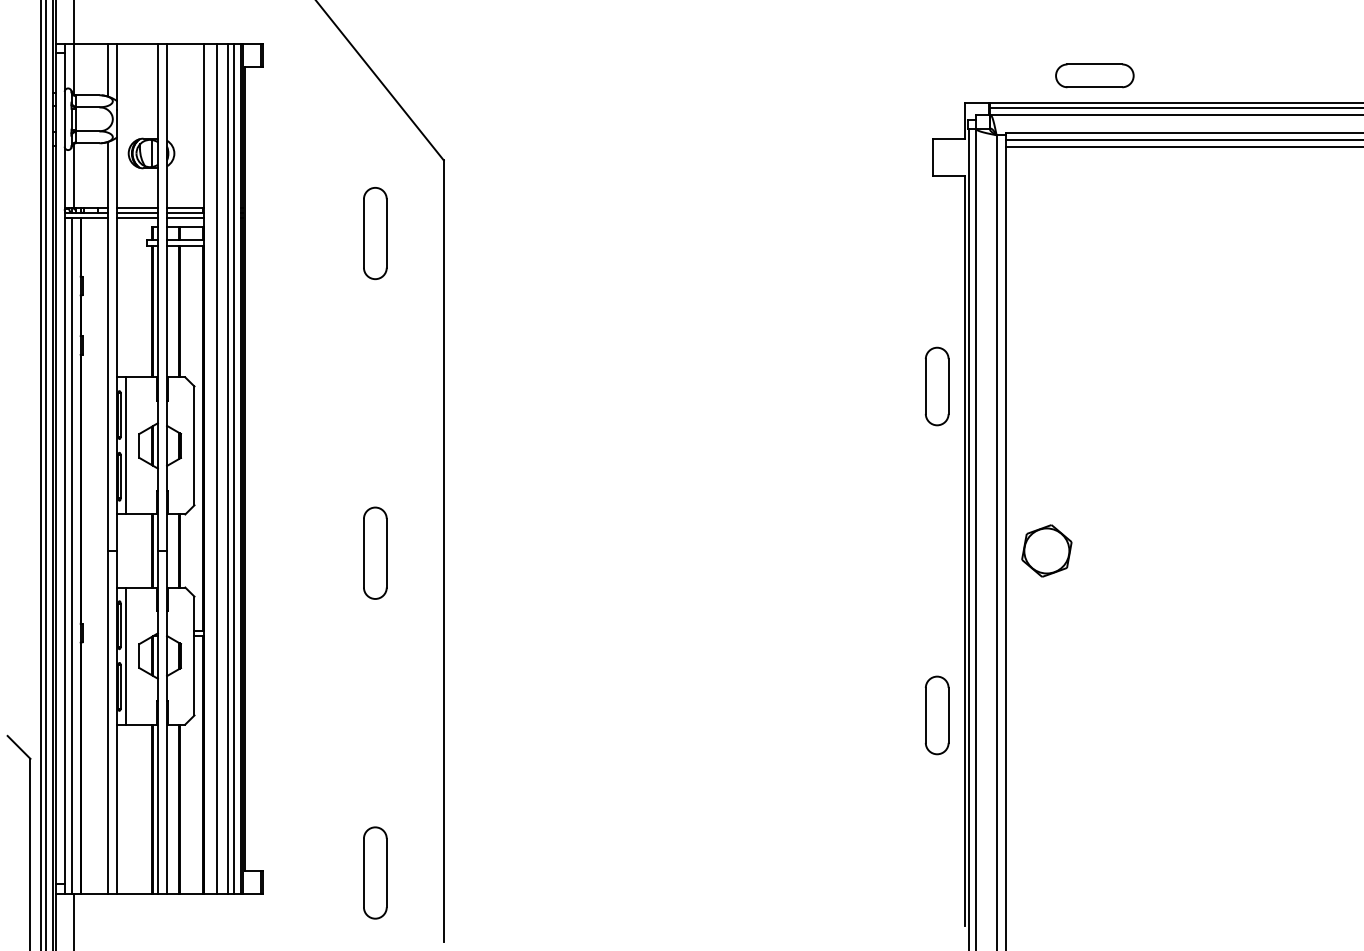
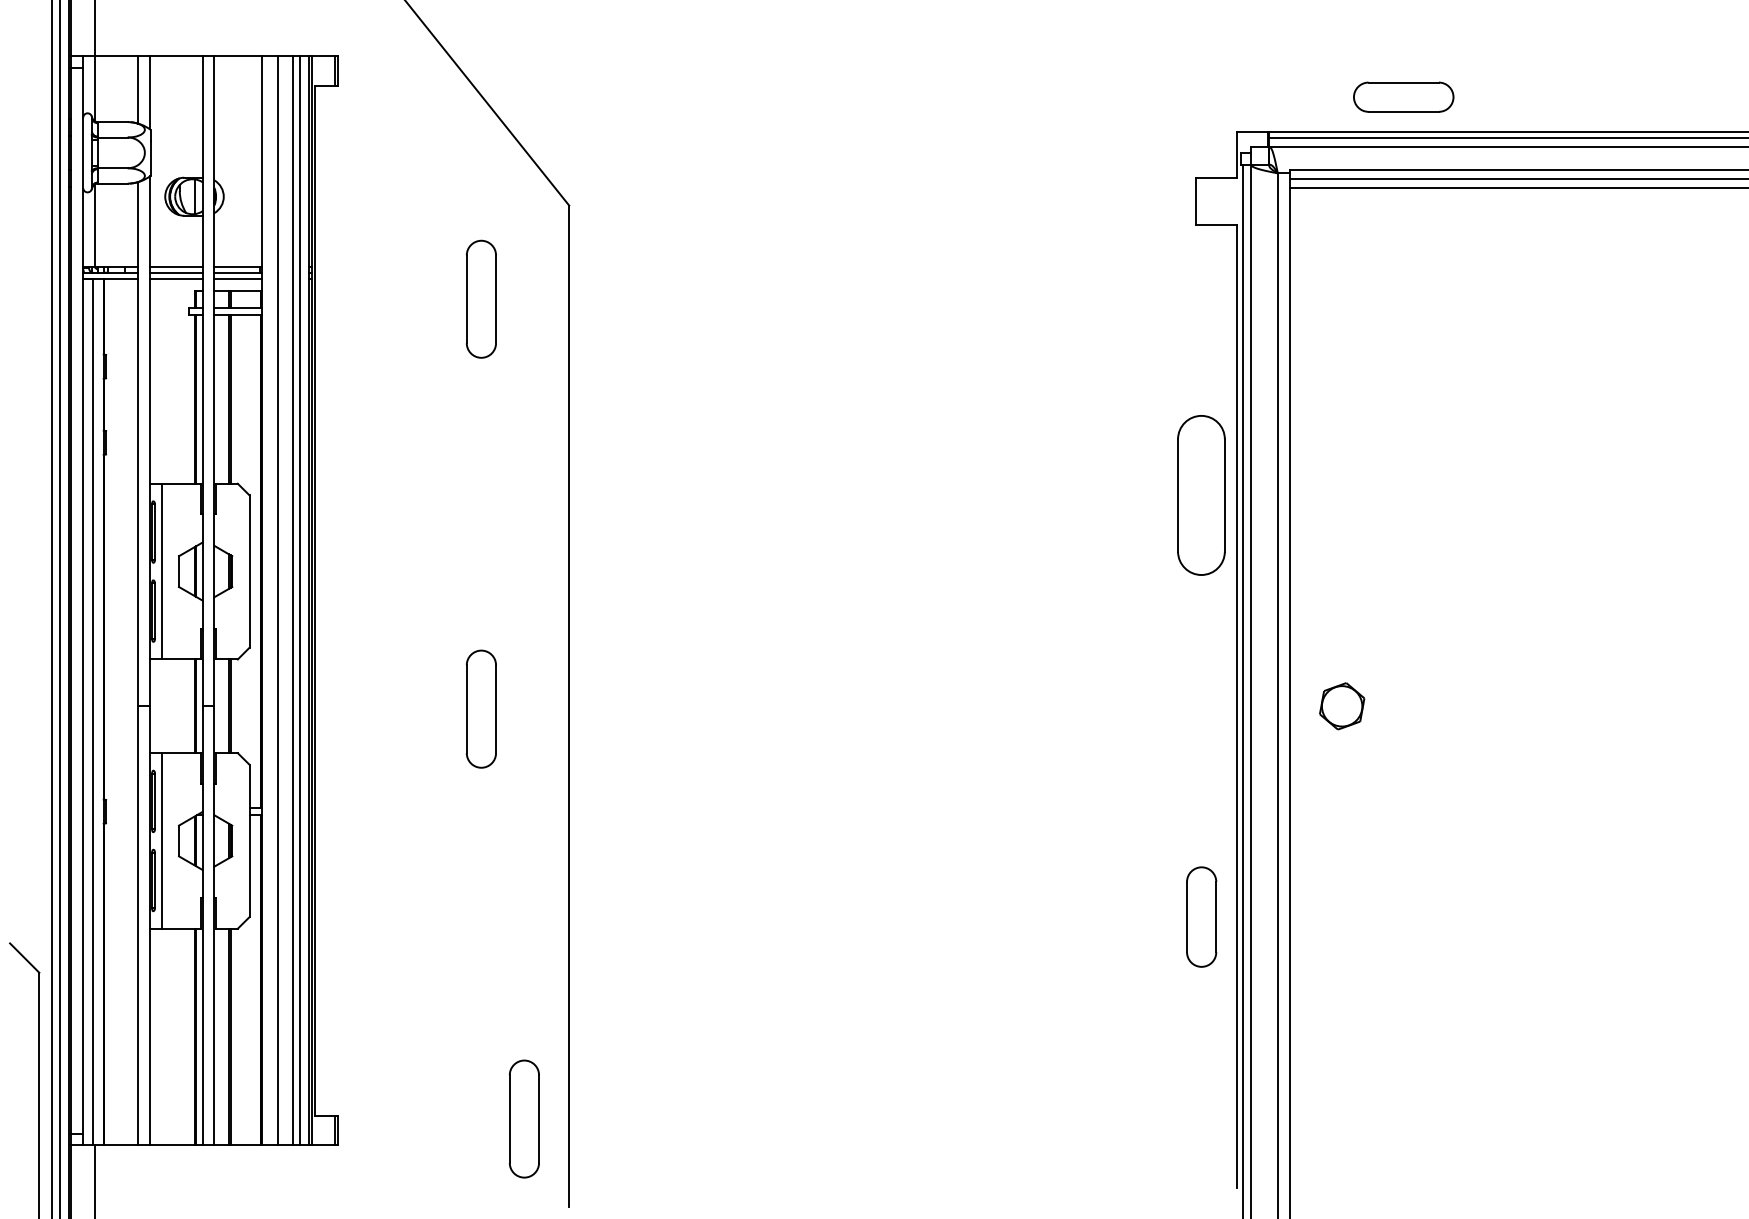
part: (937, 386) -> (1201, 495), size x1.6
part: (1046, 551) -> (1341, 706), size x0.7
part: (374, 872) -> (523, 1118), moved

